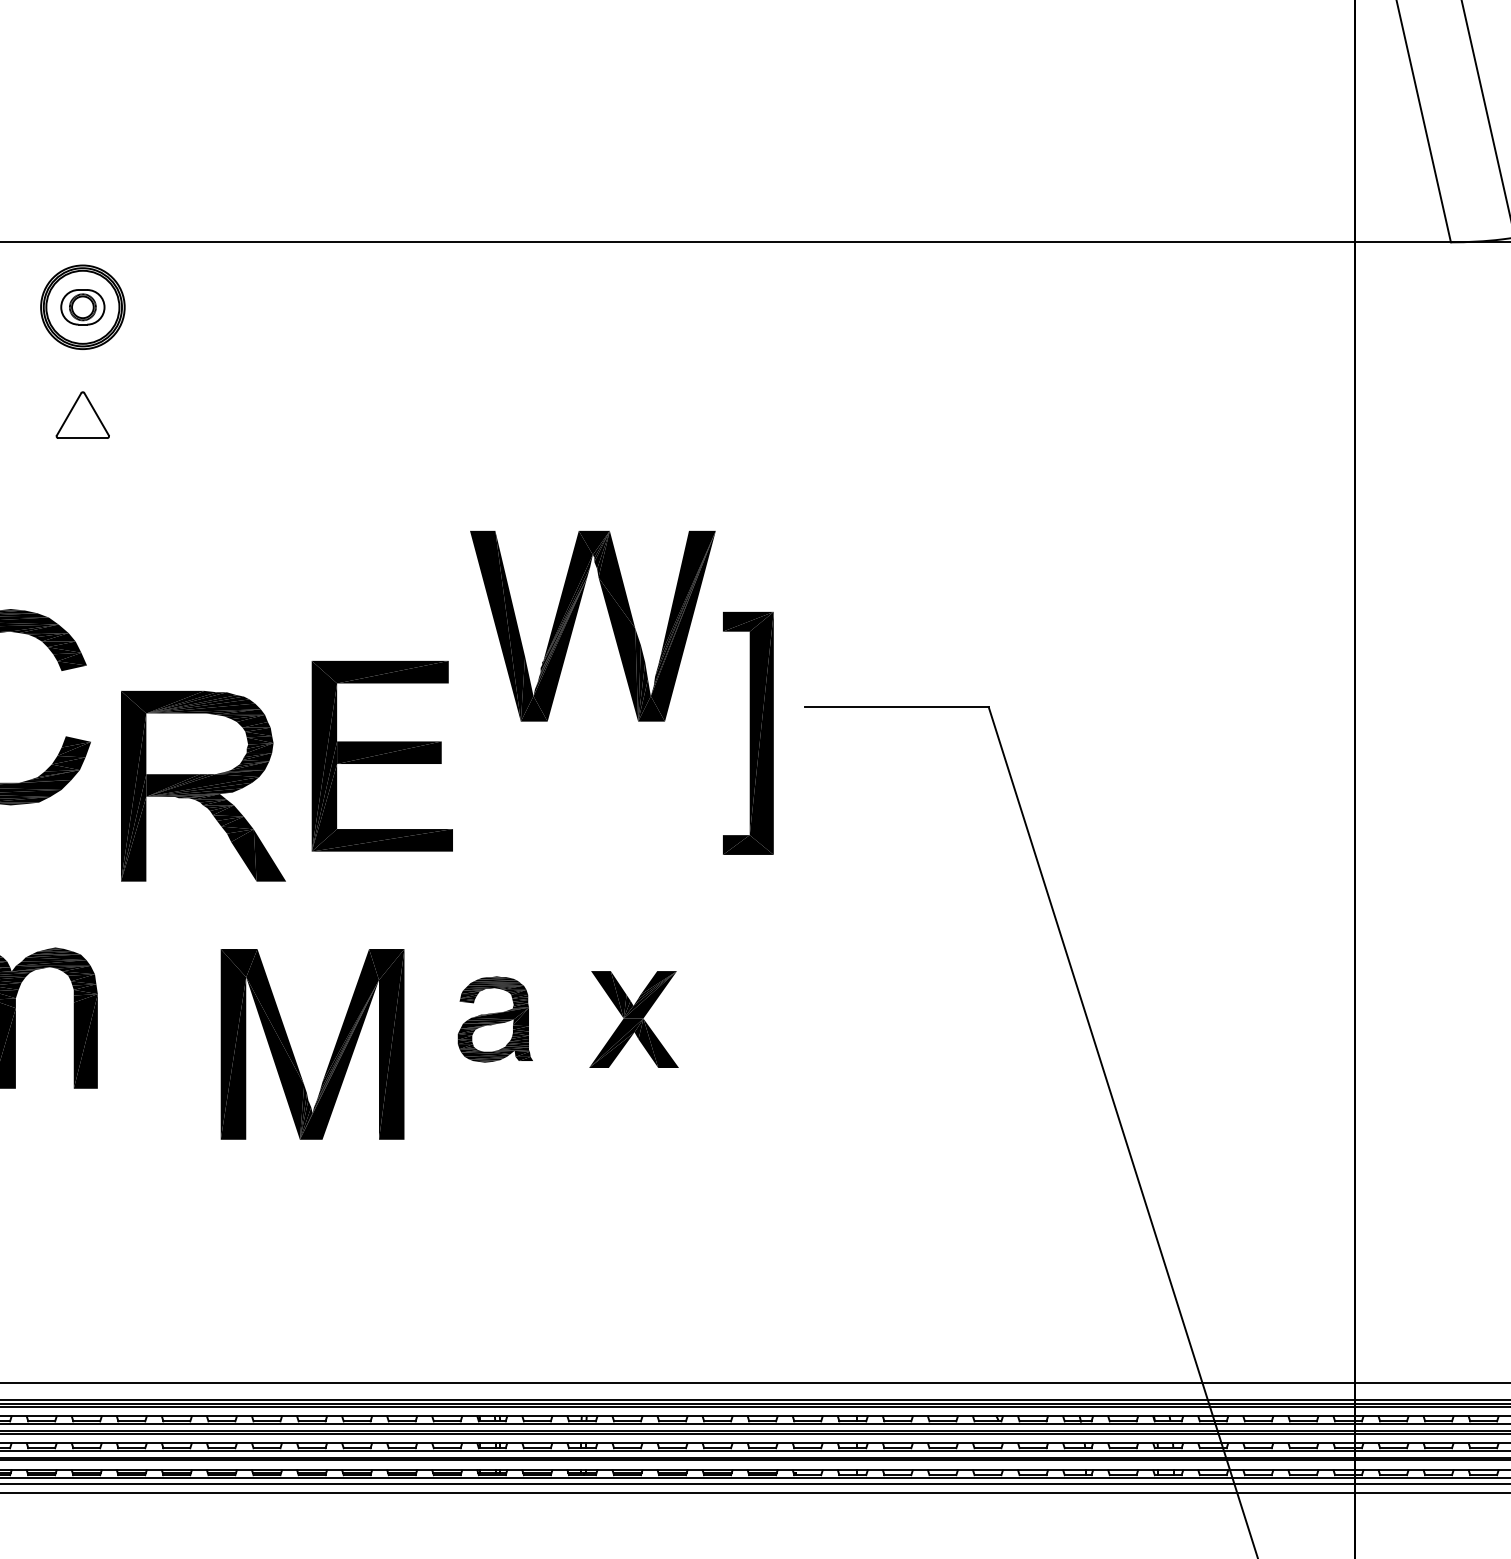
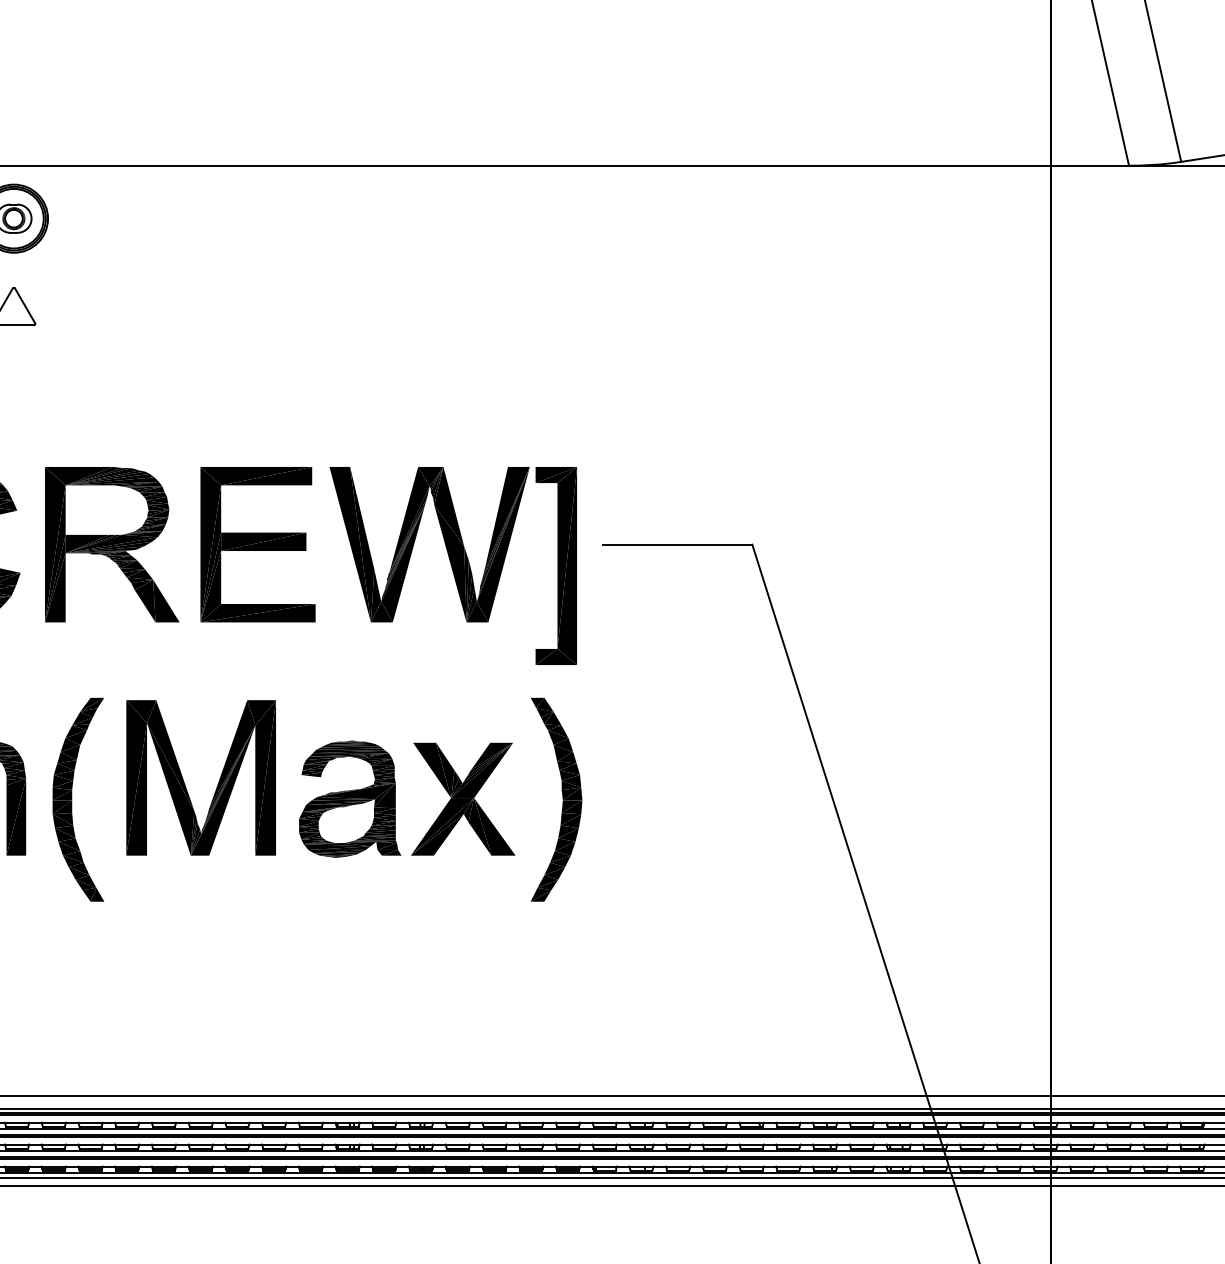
part: (575, 621) -> (415, 540), moved
part: (381, 756) -> (257, 544), moved
part: (203, 785) -> (112, 544), moved
part: (495, 1019) -> (350, 799), size x1.67
part: (633, 1019) -> (462, 799), size x1.43
part: (154, 1020) -> (72, 800), added
part: (756, 1020) -> (562, 800), added
part: (293, 1052) -> (185, 784), moved

